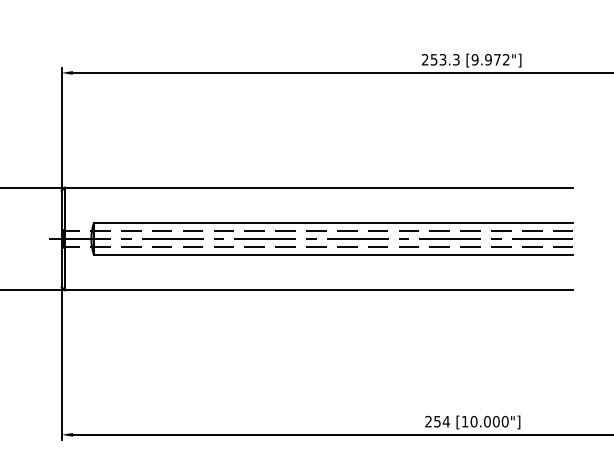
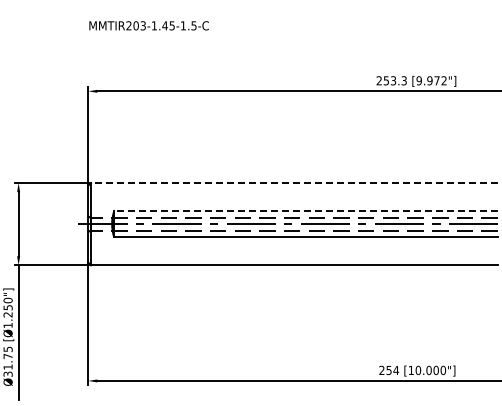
line: (318, 188) -> (293, 183), solid -> dashed
line: (334, 223) -> (306, 211), solid -> dashed

